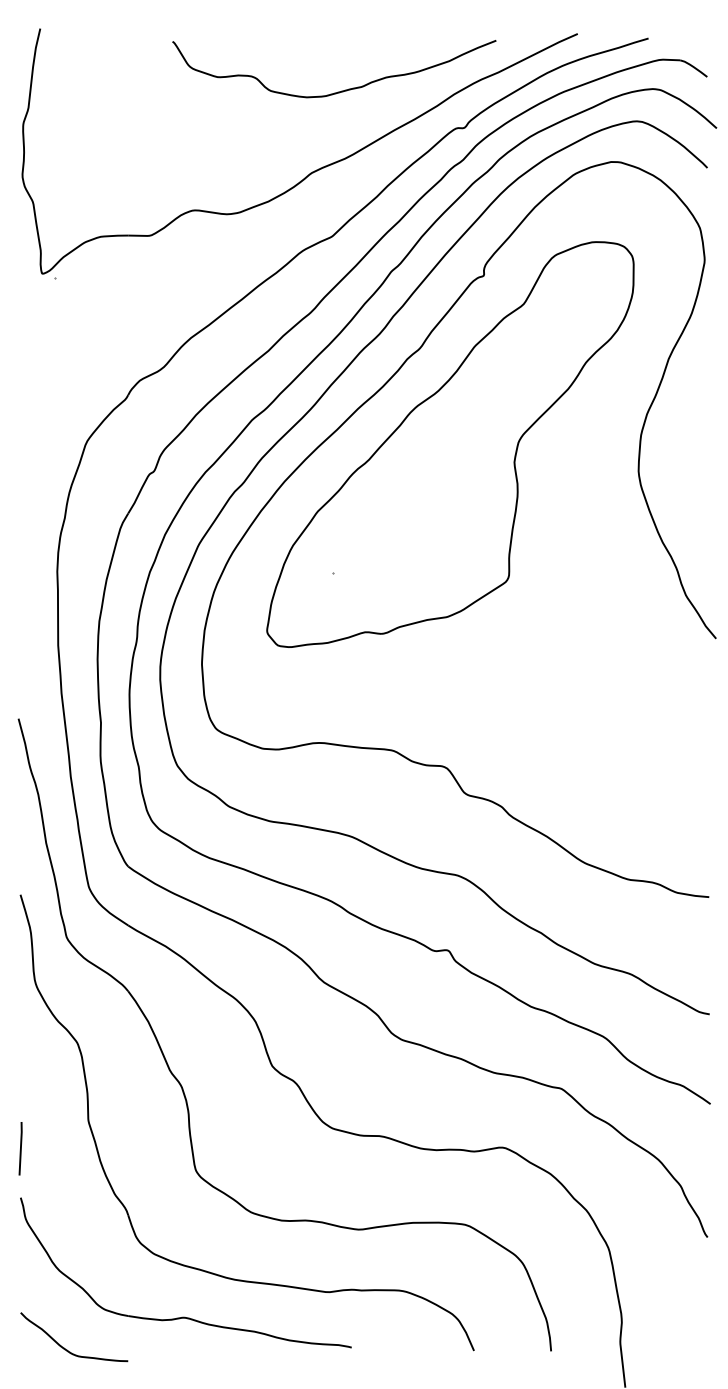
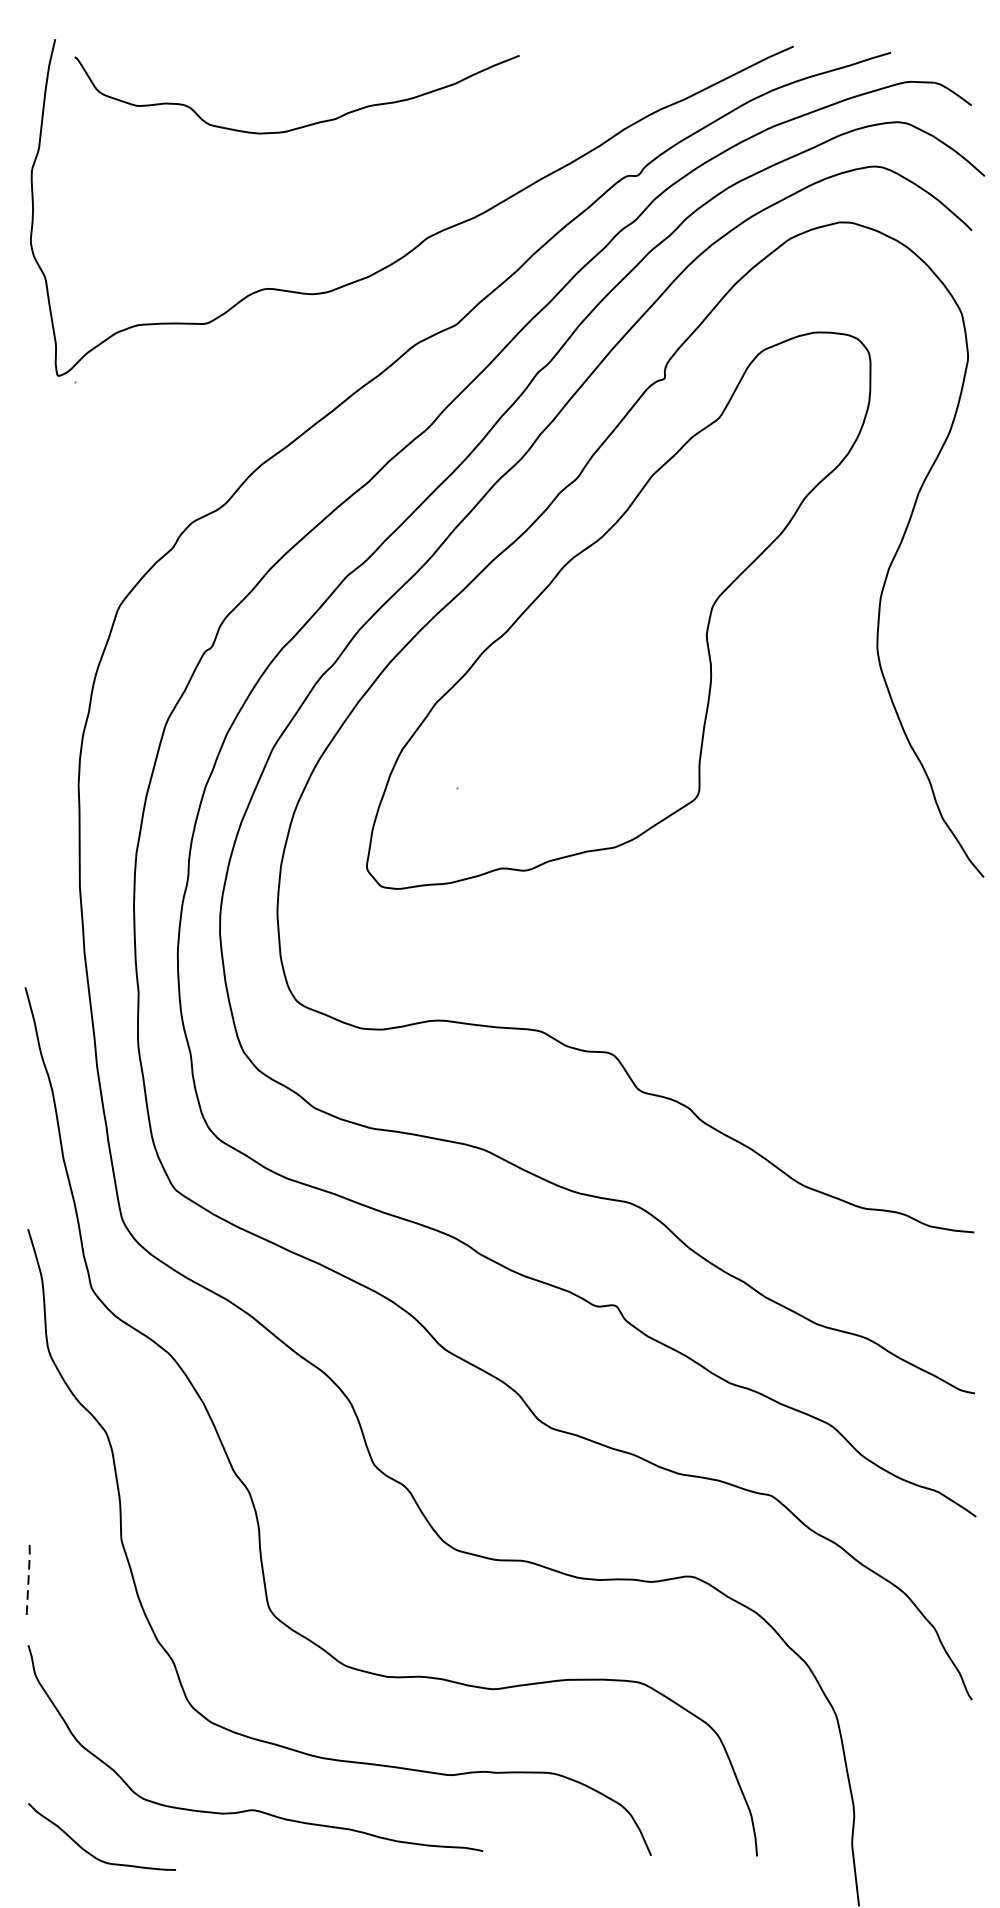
curve: (341, 90) -> (306, 124), moved
line: (20, 1147) -> (28, 1576), solid -> dashed

